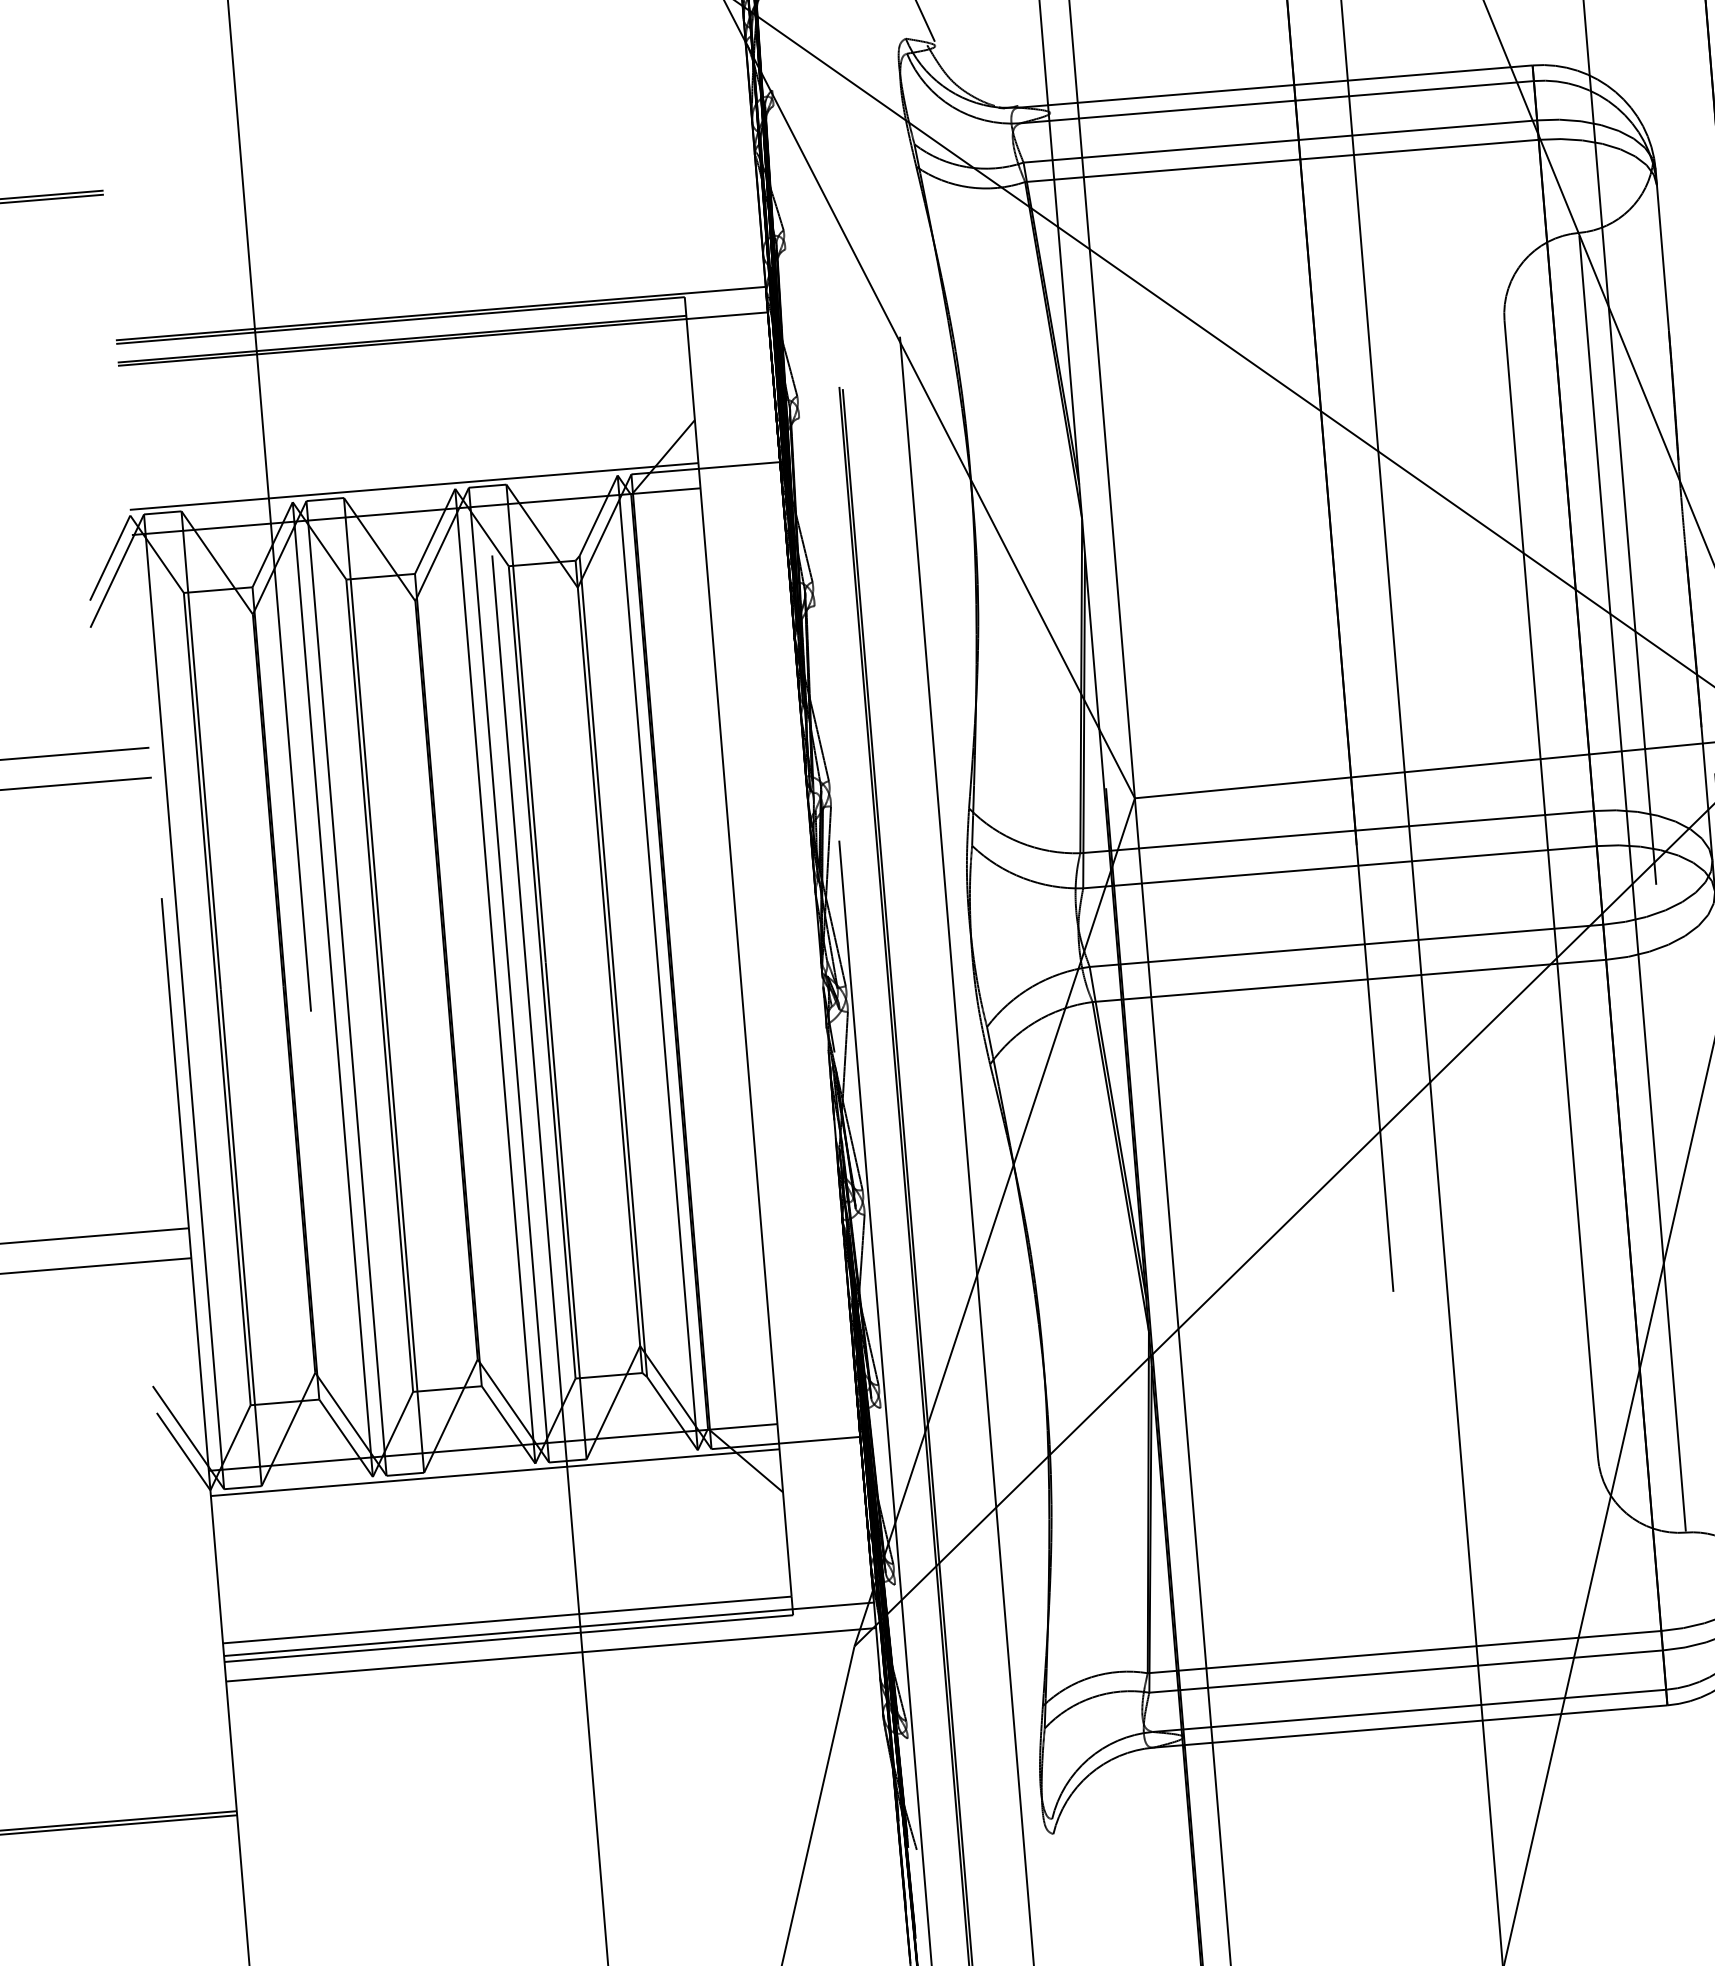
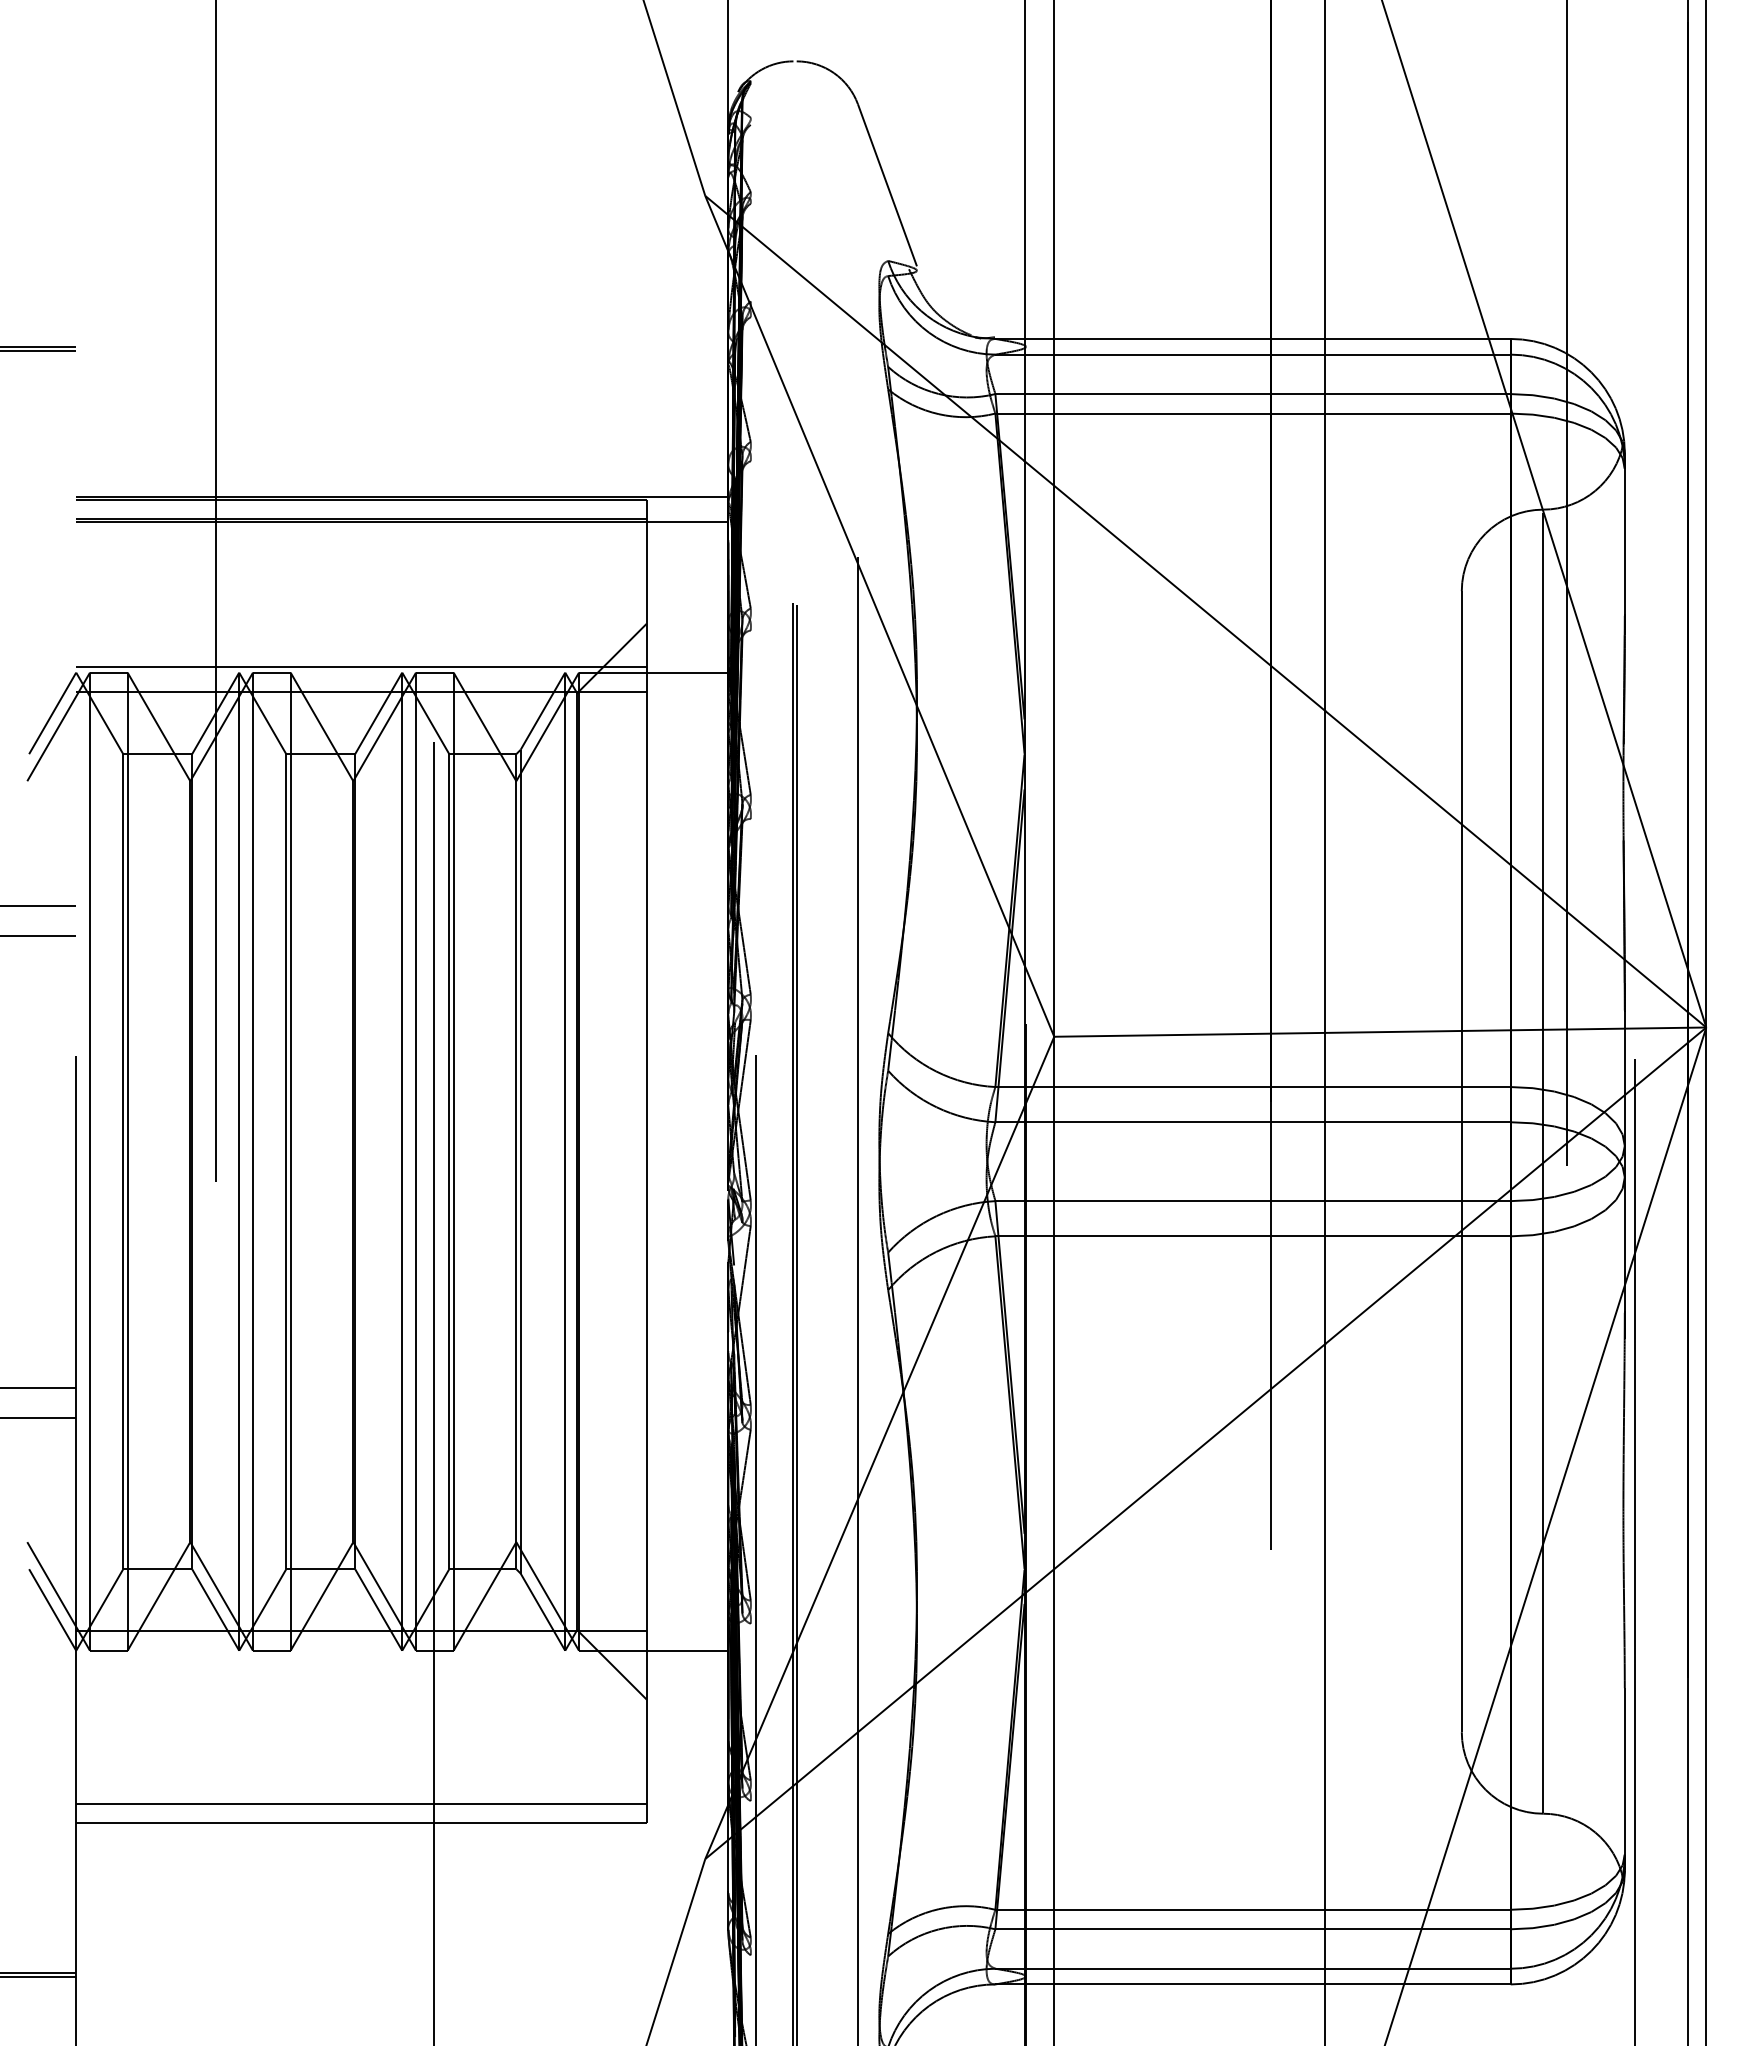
line: (495, 1472) -> (361, 1656), removed
line: (549, 1628) -> (402, 1816), removed
line: (551, 1654) -> (402, 1842), removed

